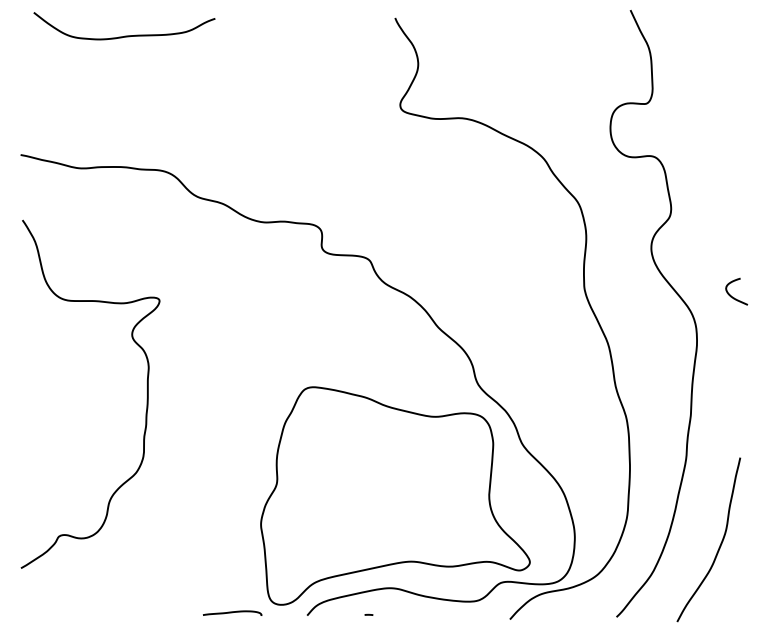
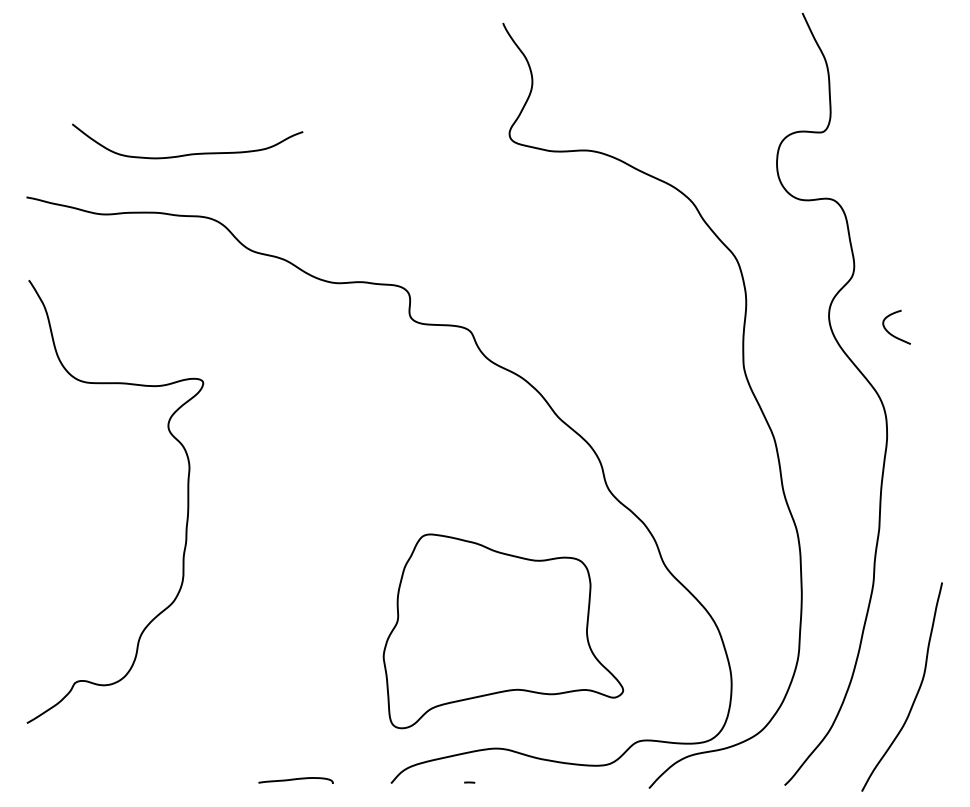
curve: (125, 35) -> (189, 153), moved
curve: (731, 295) -> (890, 332), moved
part: (395, 496) -> (503, 631), size x0.7

